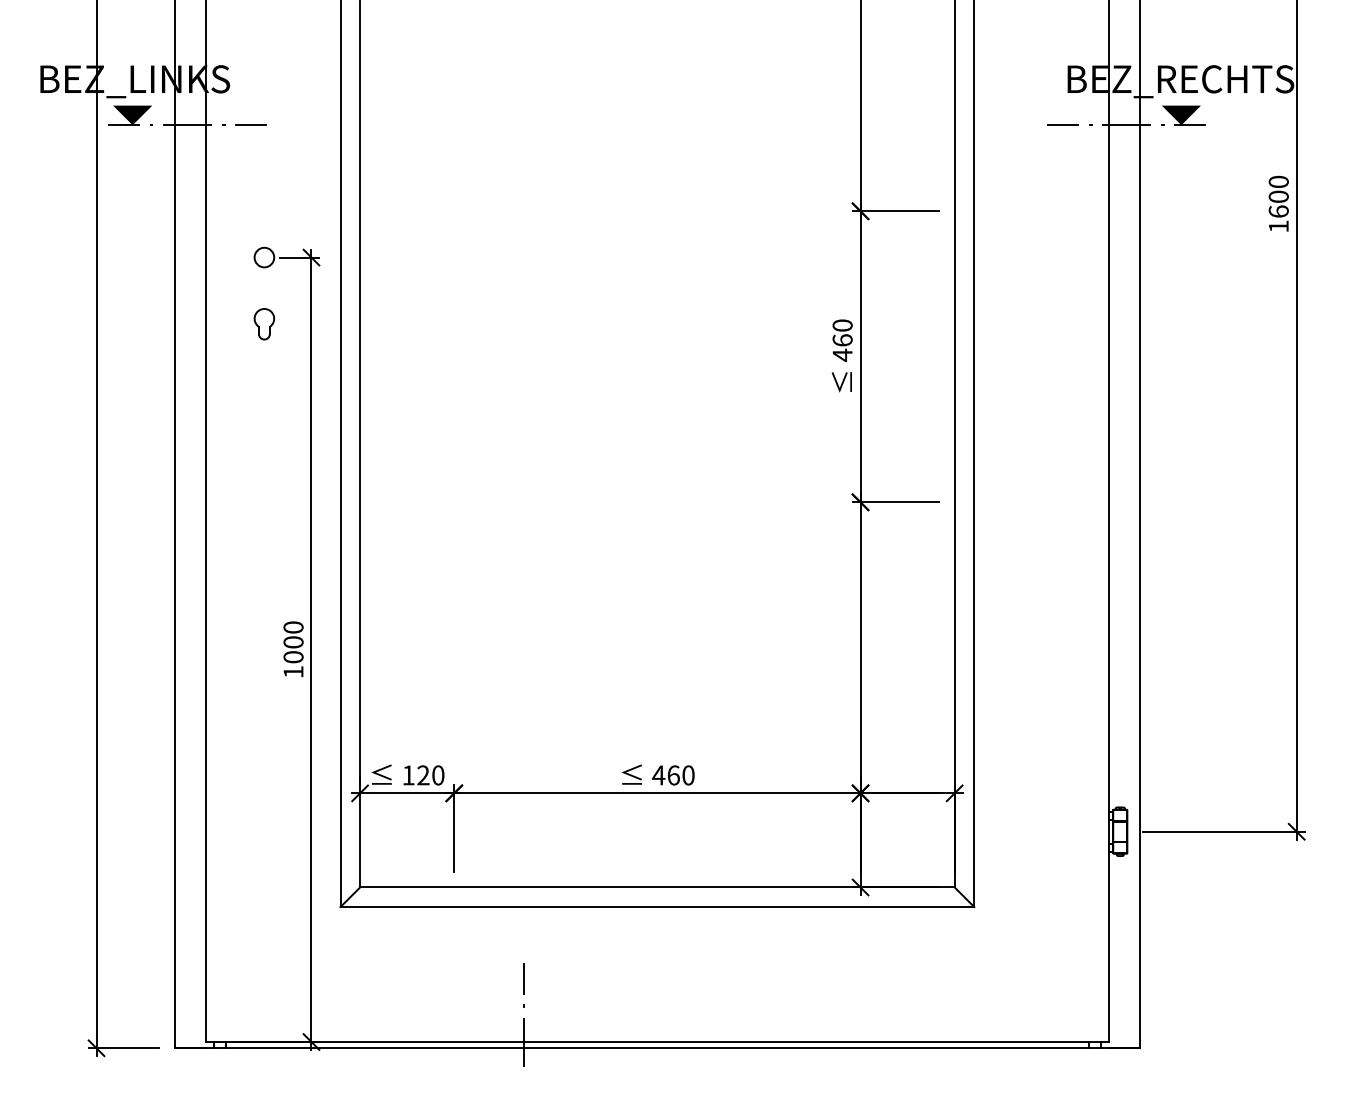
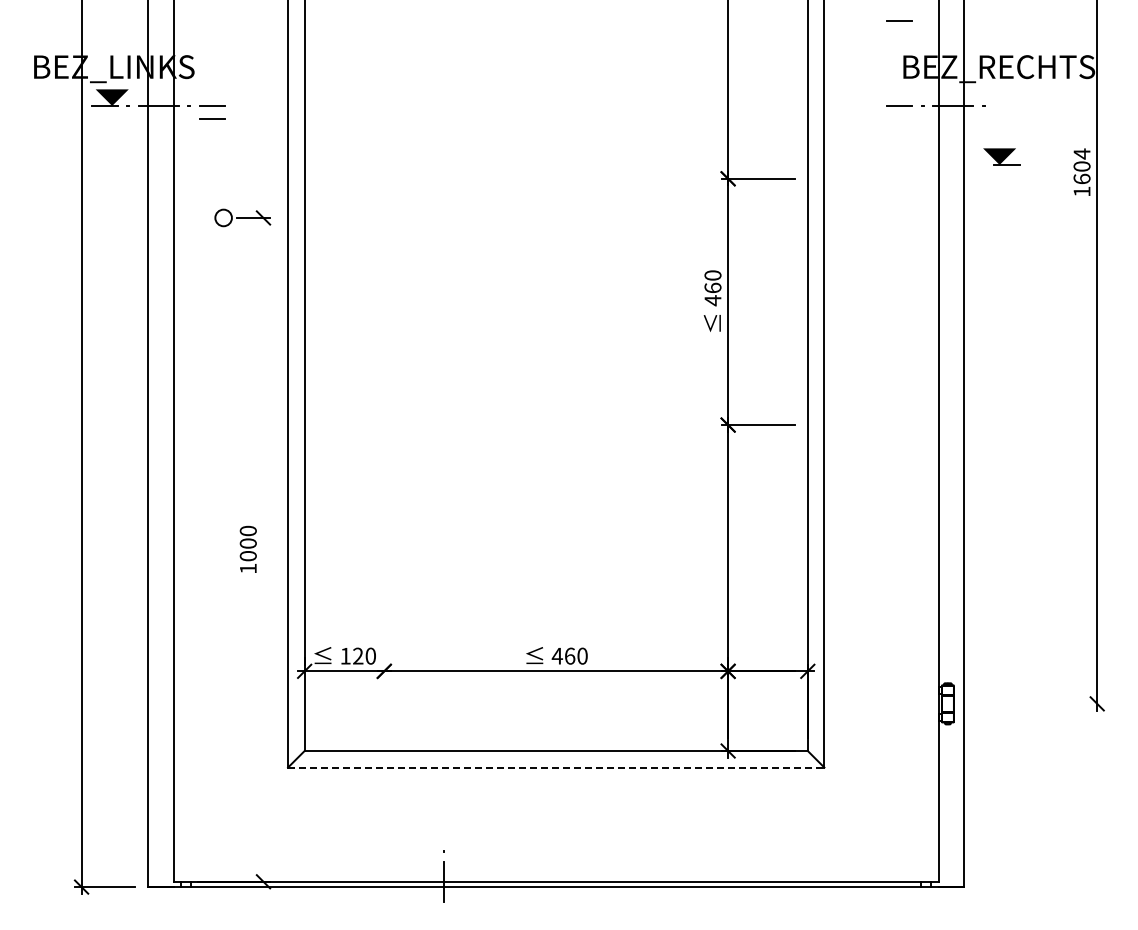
line: (1063, 24) -> (899, 20), added
part: (1183, 115) -> (1001, 156), moved
line: (251, 140) -> (212, 118), added
text: (1278, 181) -> (1081, 153), 1600 -> 1604
part: (264, 324) -> (223, 274), removed
line: (311, 649) -> (263, 549), removed
line: (454, 827) -> (384, 700), removed
line: (1223, 831) -> (1035, 703), removed
line: (657, 906) -> (556, 767), solid -> dashed
line: (524, 979) -> (443, 828), removed

